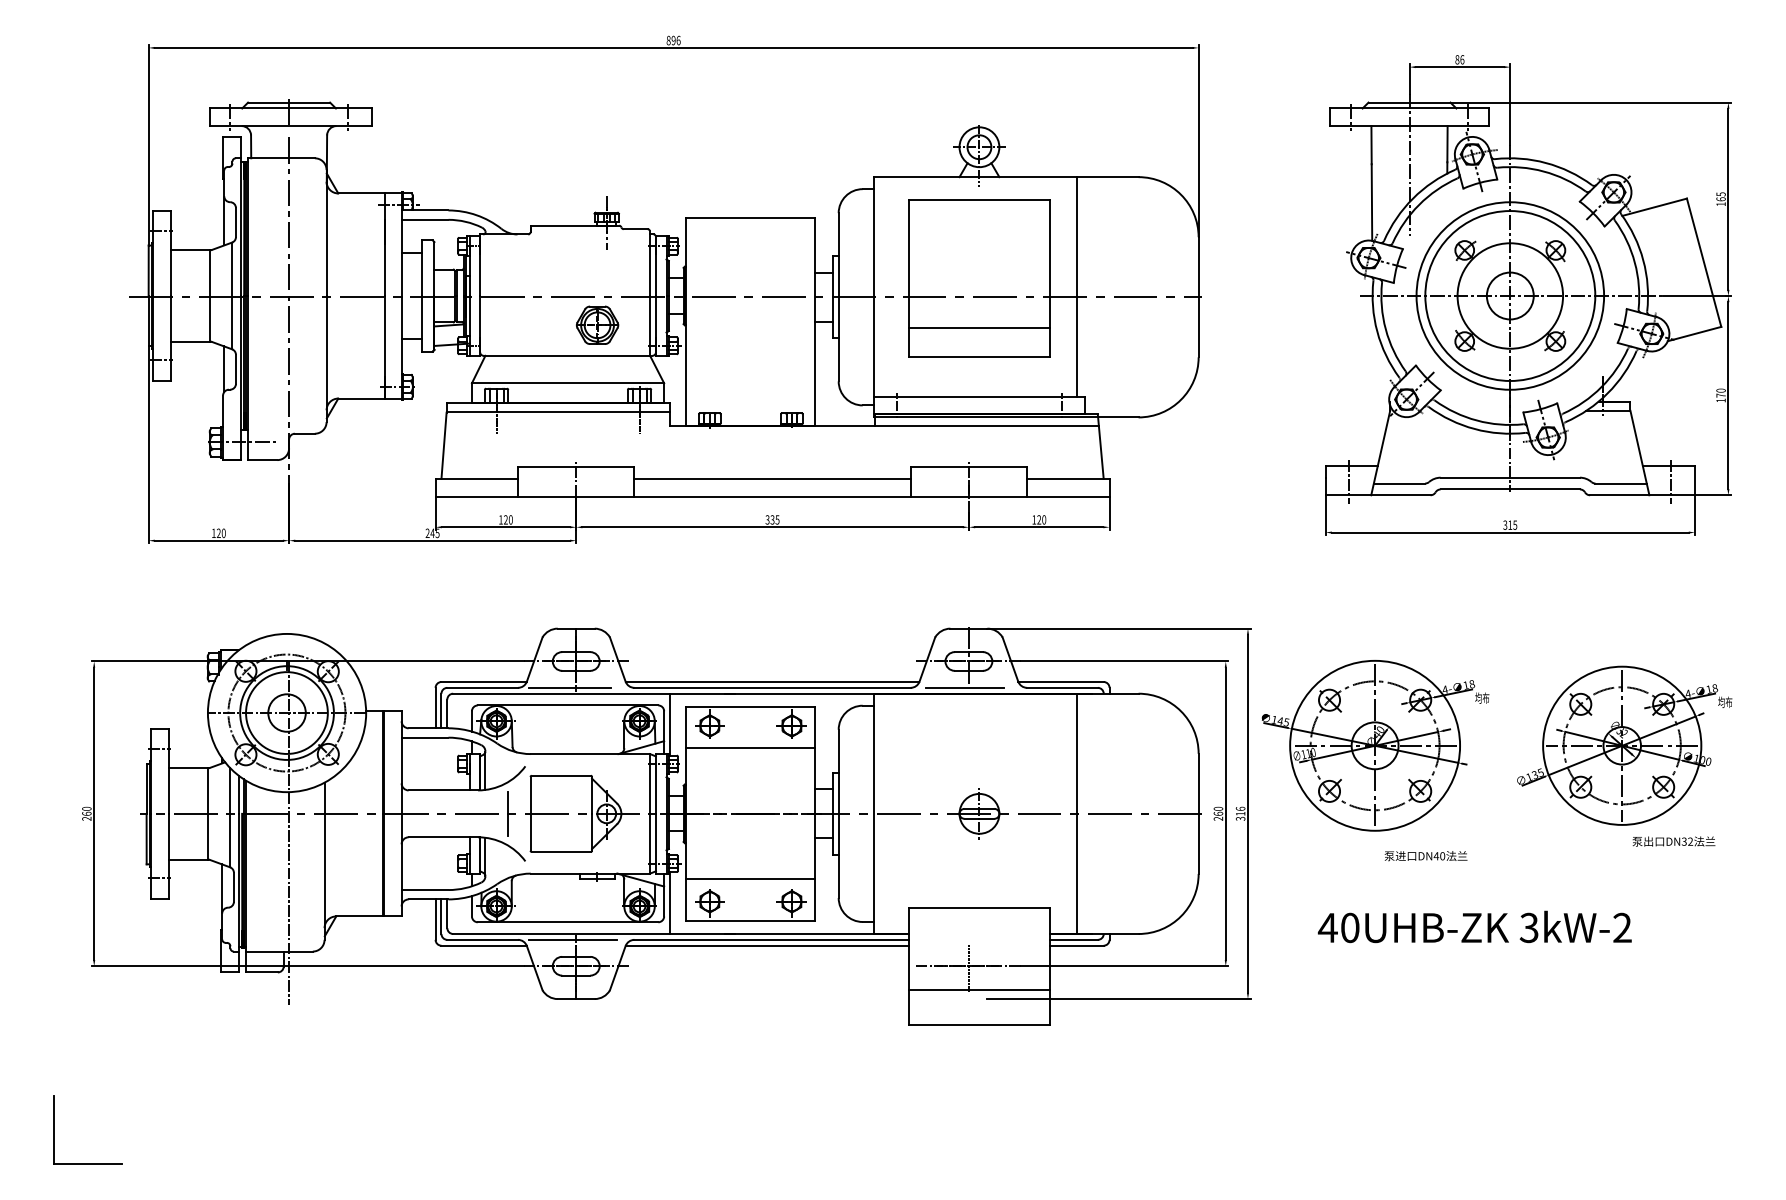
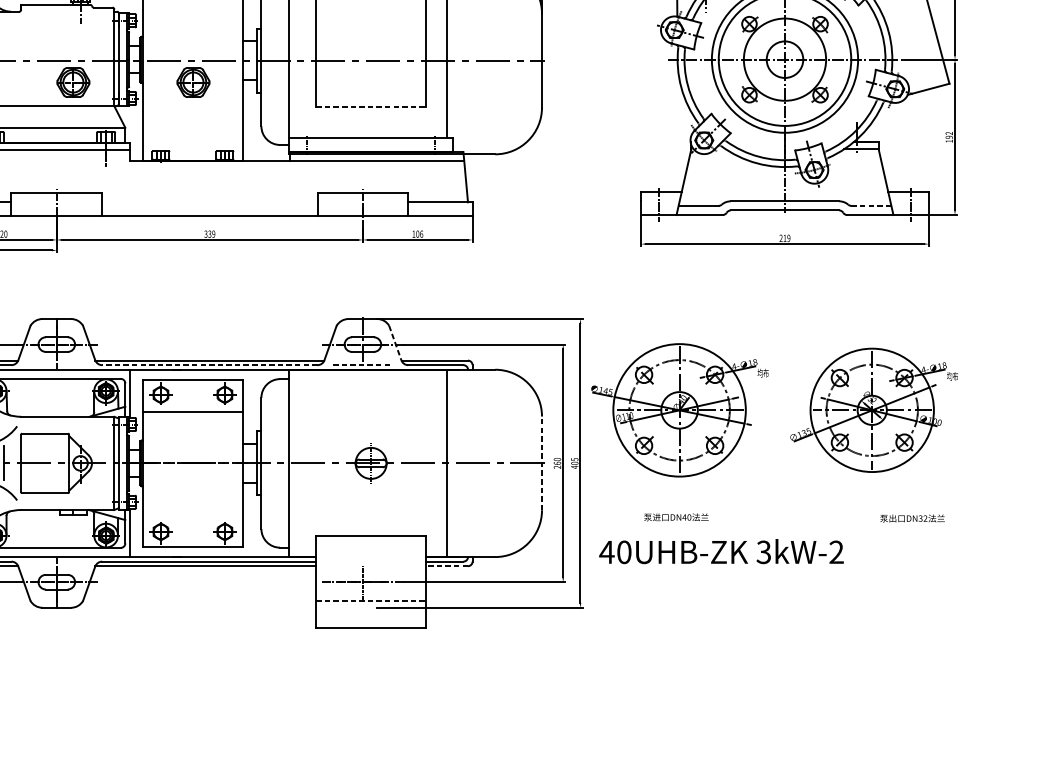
part: (751, 324) -> (193, 81), added
line: (979, 328) -> (371, 85), removed
line: (979, 356) -> (371, 106), solid -> dashed
text: (1720, 392) -> (948, 134), 170 -> 192
line: (772, 478) -> (209, 201), removed
line: (1621, 483) -> (871, 205), solid -> dashed
text: (777, 519) -> (213, 233), 335 -> 339
text: (1041, 519) -> (419, 233), 120 -> 106
text: (1510, 524) -> (785, 237), 315 -> 219
line: (1010, 660) -> (395, 343), solid -> dashed
line: (569, 687) -> (51, 364), removed
line: (772, 687) -> (209, 364), solid -> dashed
line: (965, 687) -> (360, 364), solid -> dashed
line: (1198, 813) -> (541, 463), solid -> dashed
text: (1240, 814) -> (574, 463), 316 -> 405
text: (1673, 841) -> (912, 518), moved
text: (1425, 856) -> (675, 517), moved
line: (750, 879) -> (192, 514), removed
text: (1474, 926) -> (721, 551), moved
line: (572, 939) -> (53, 561), removed
line: (1076, 945) -> (446, 566), solid -> dashed
line: (979, 990) -> (371, 601), solid -> dashed

